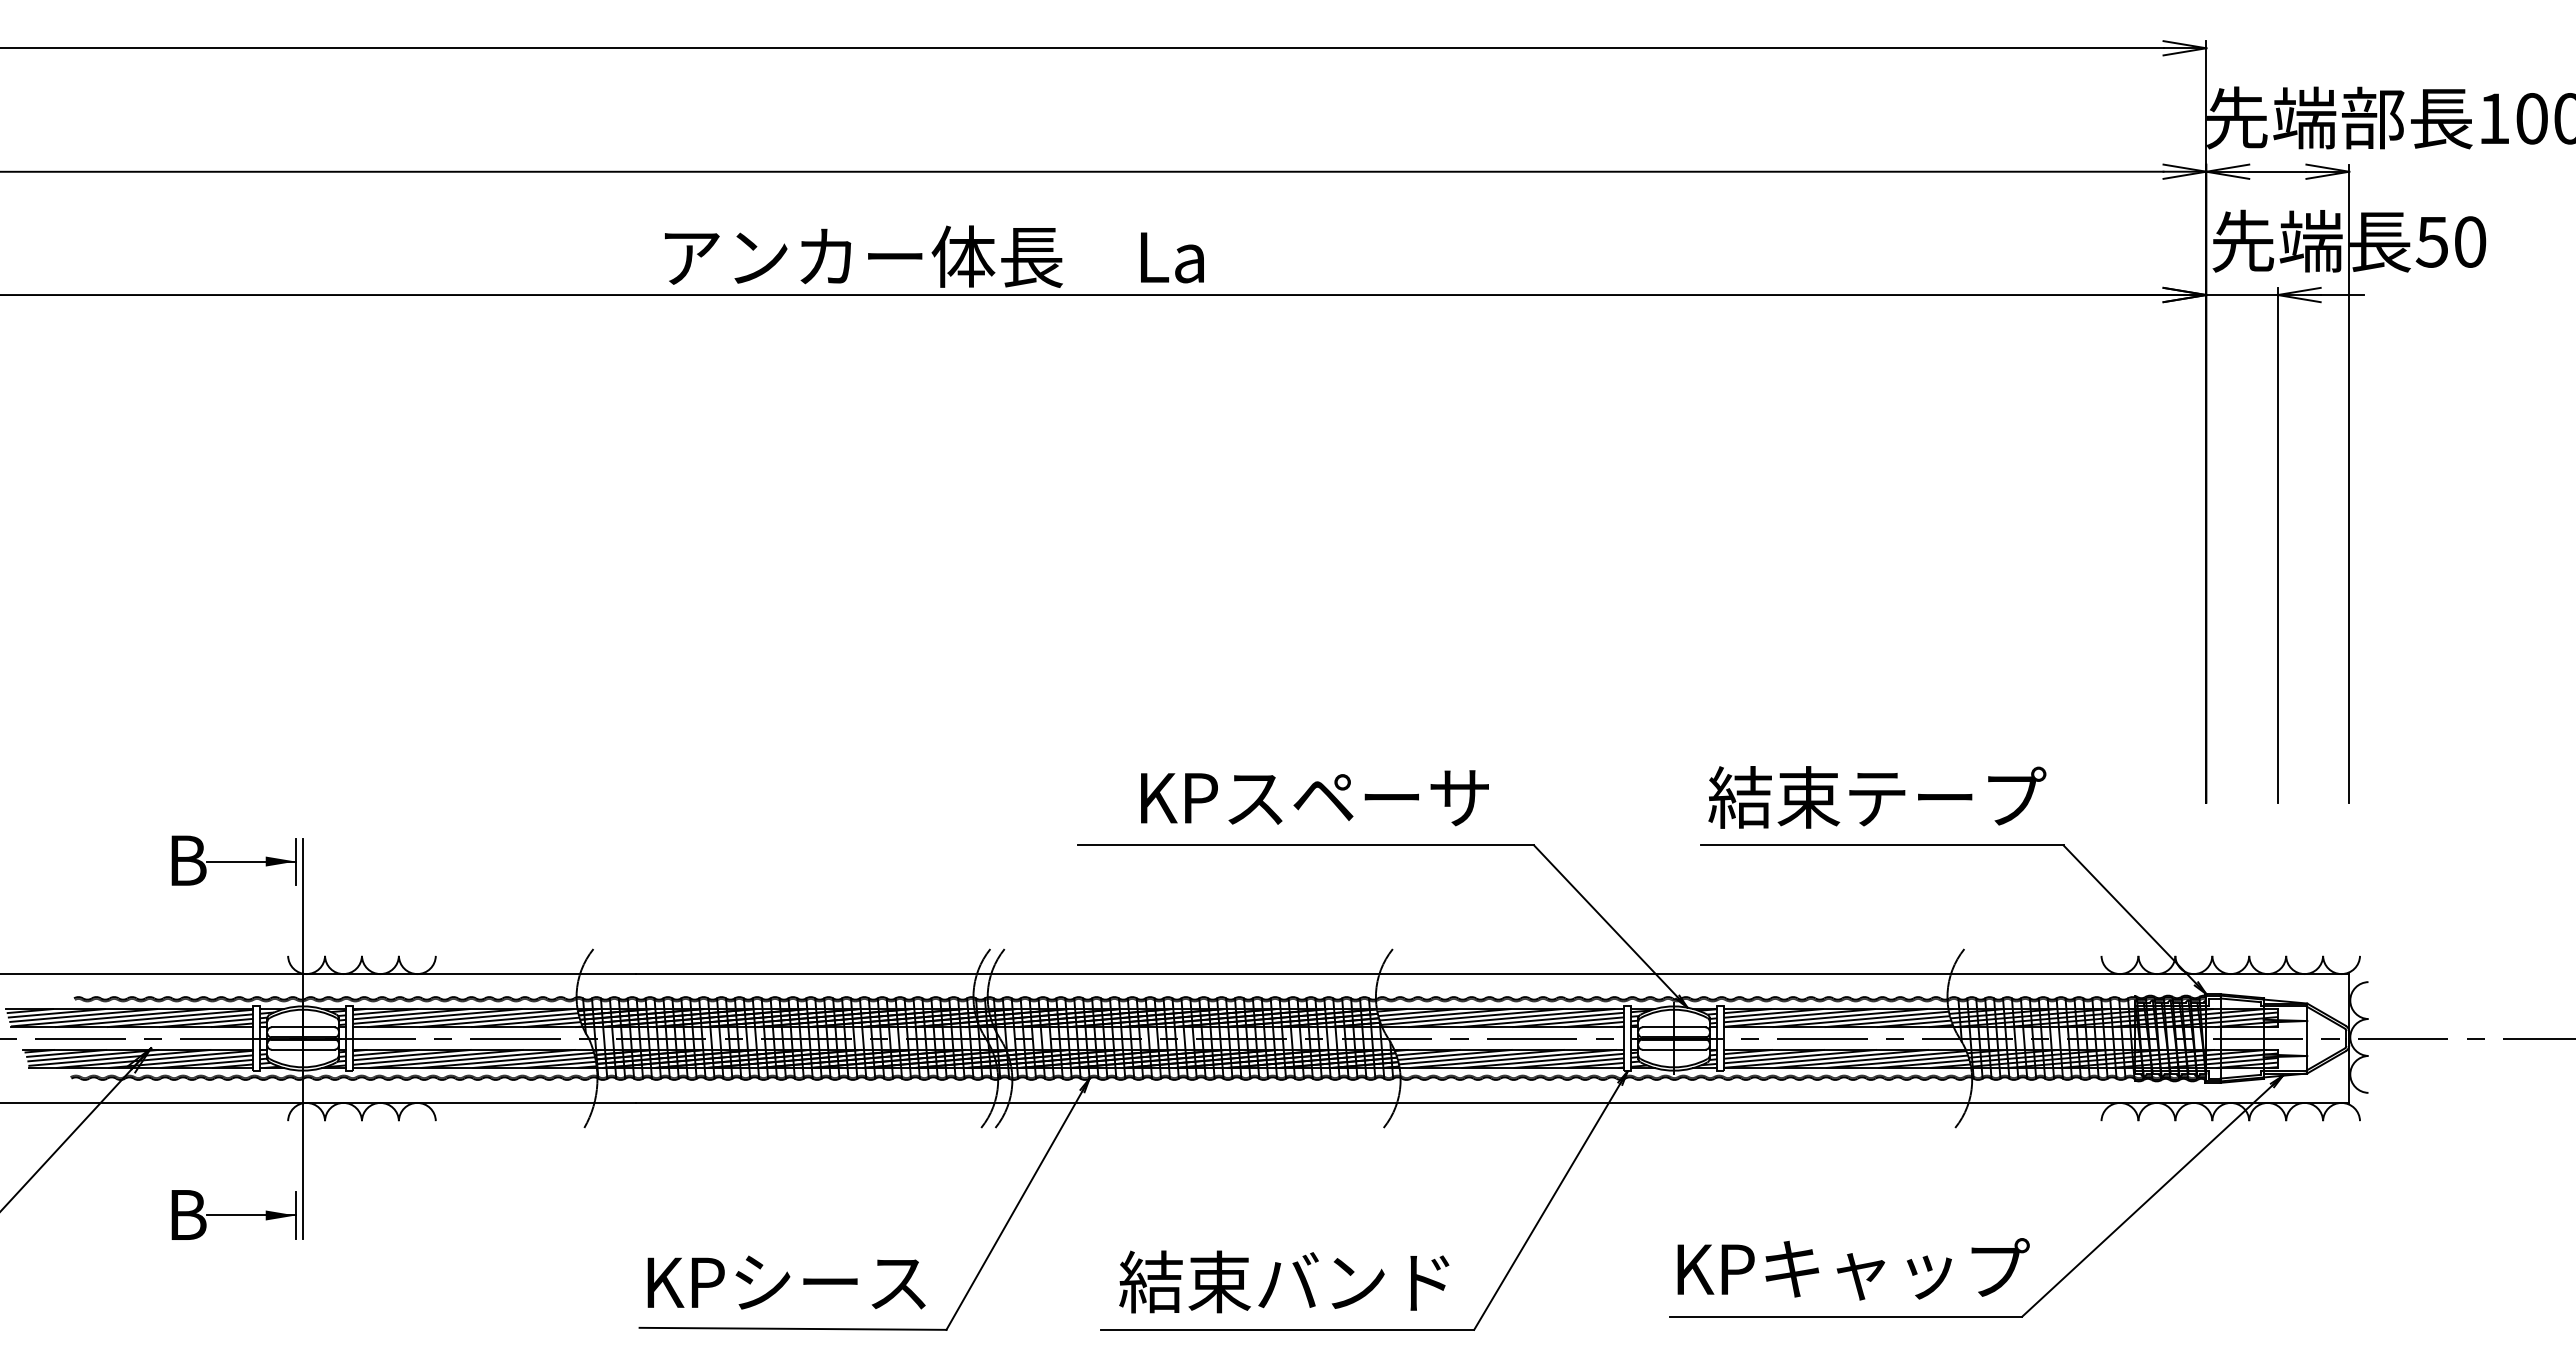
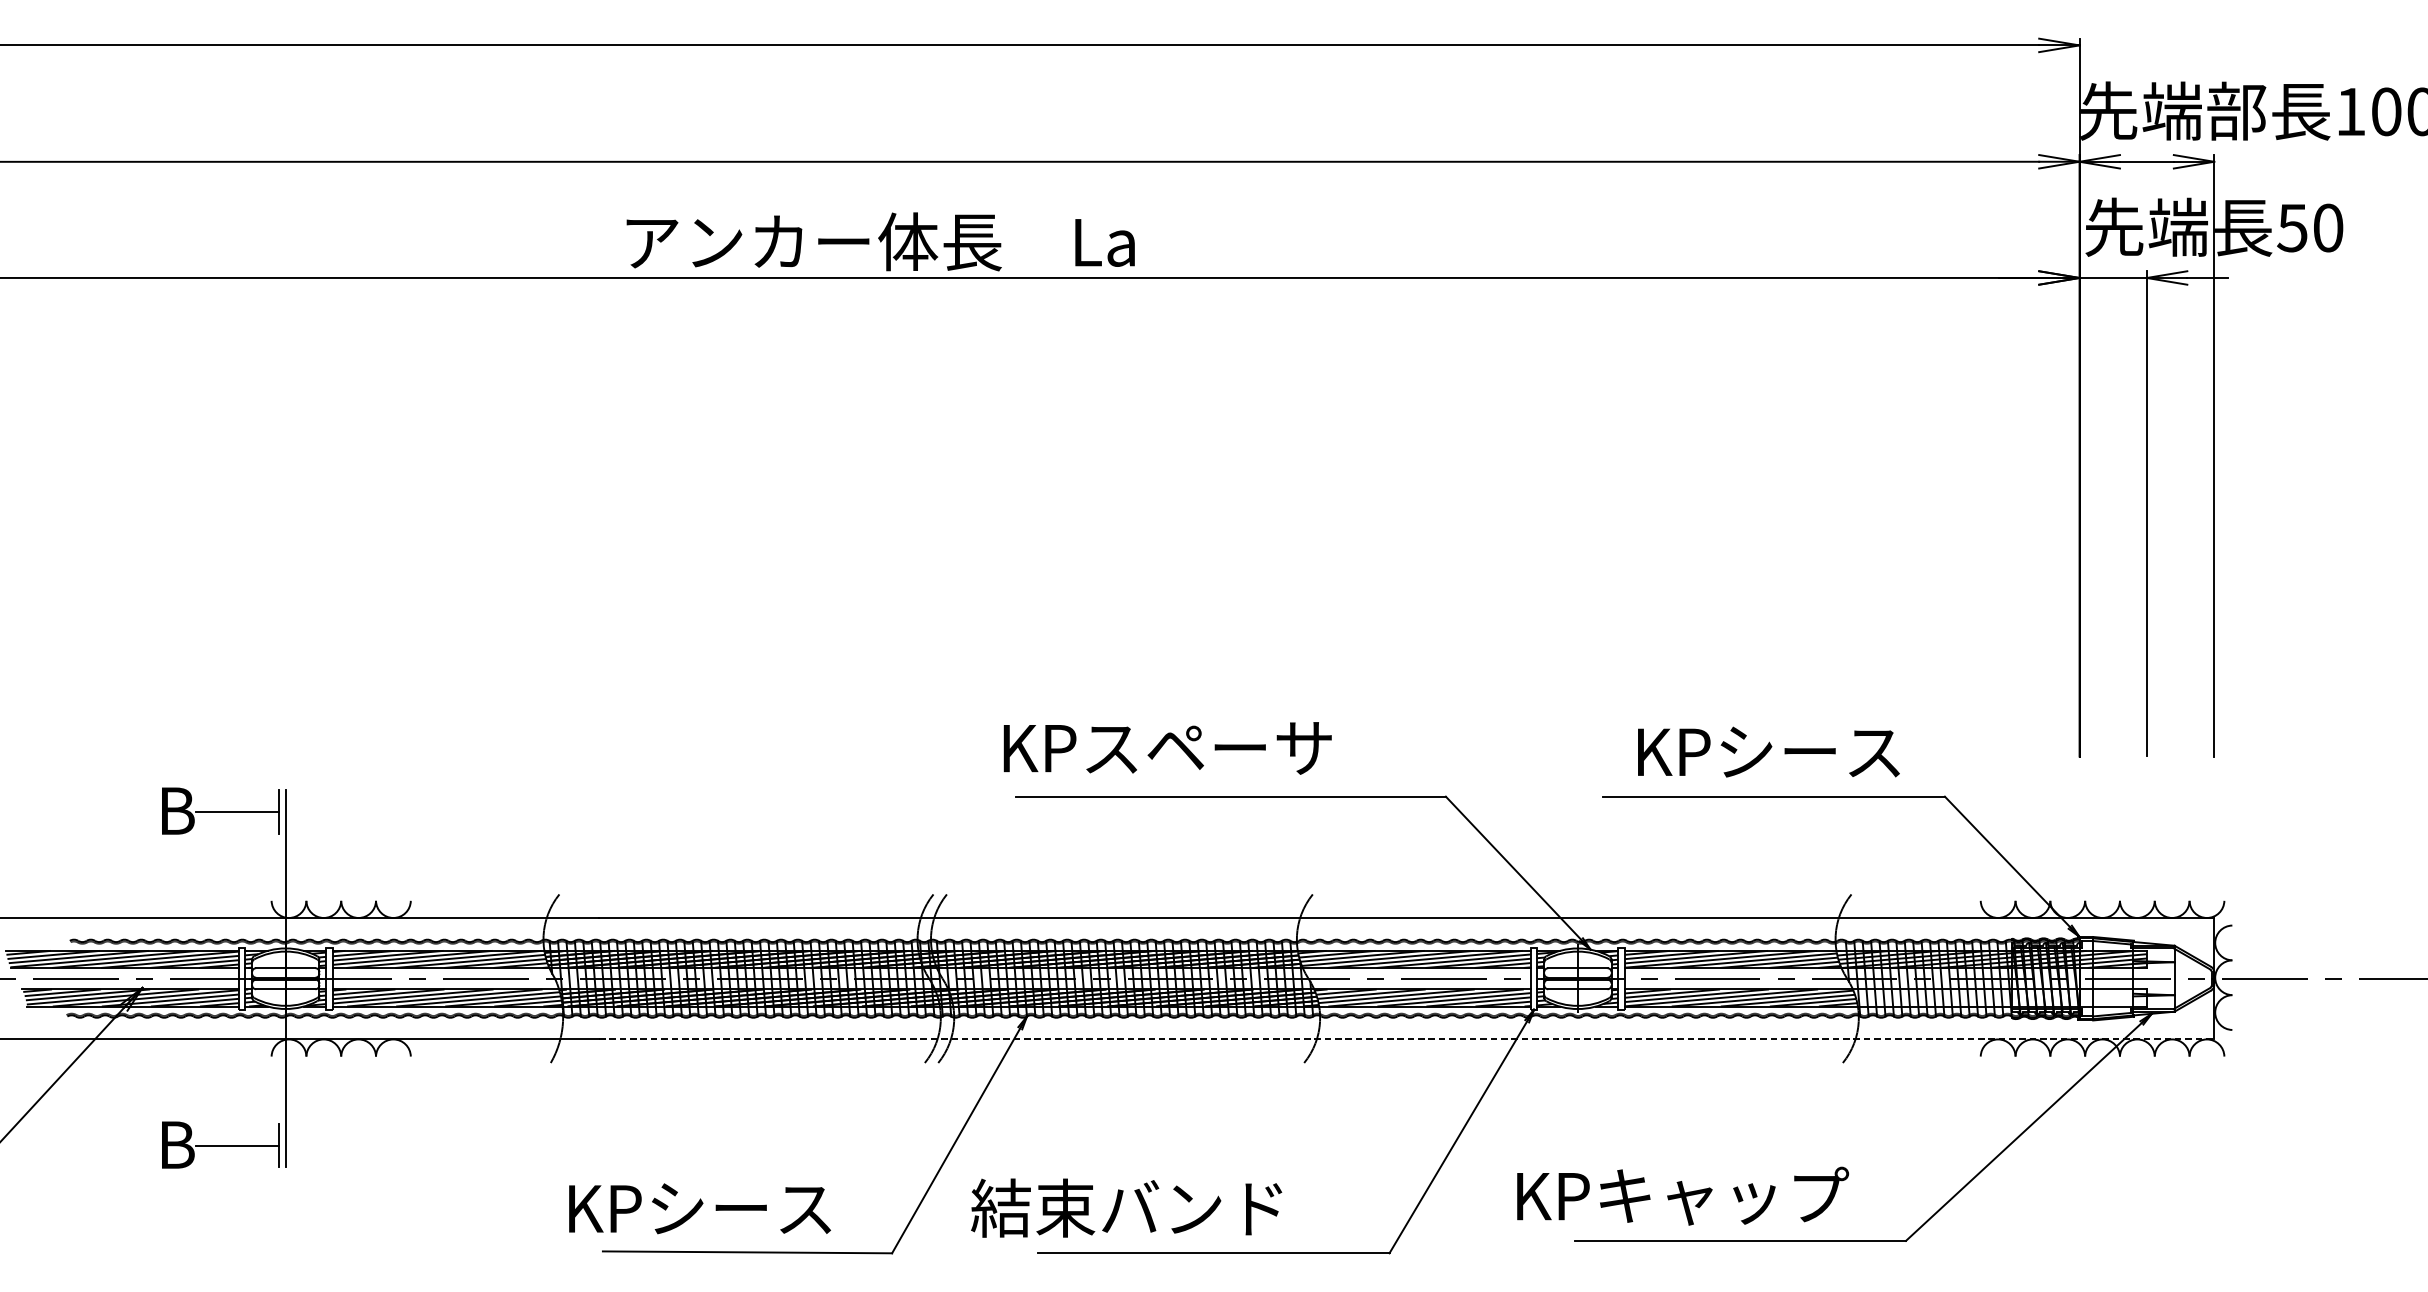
text: (1877, 797) -> (1769, 751), 結束テープ -> KPシース
text: (1314, 798) -> (1167, 748), moved
fill: (280, 861) -> (264, 811), removed
hatch: (2122, 1058) -> (2000, 997), removed
line: (1492, 1102) -> (1406, 1039), solid -> dashed
fill: (280, 1215) -> (264, 1145), removed
text: (1853, 1269) -> (1682, 1196), moved
text: (1284, 1281) -> (1126, 1207), moved
text: (786, 1282) -> (699, 1208), moved

